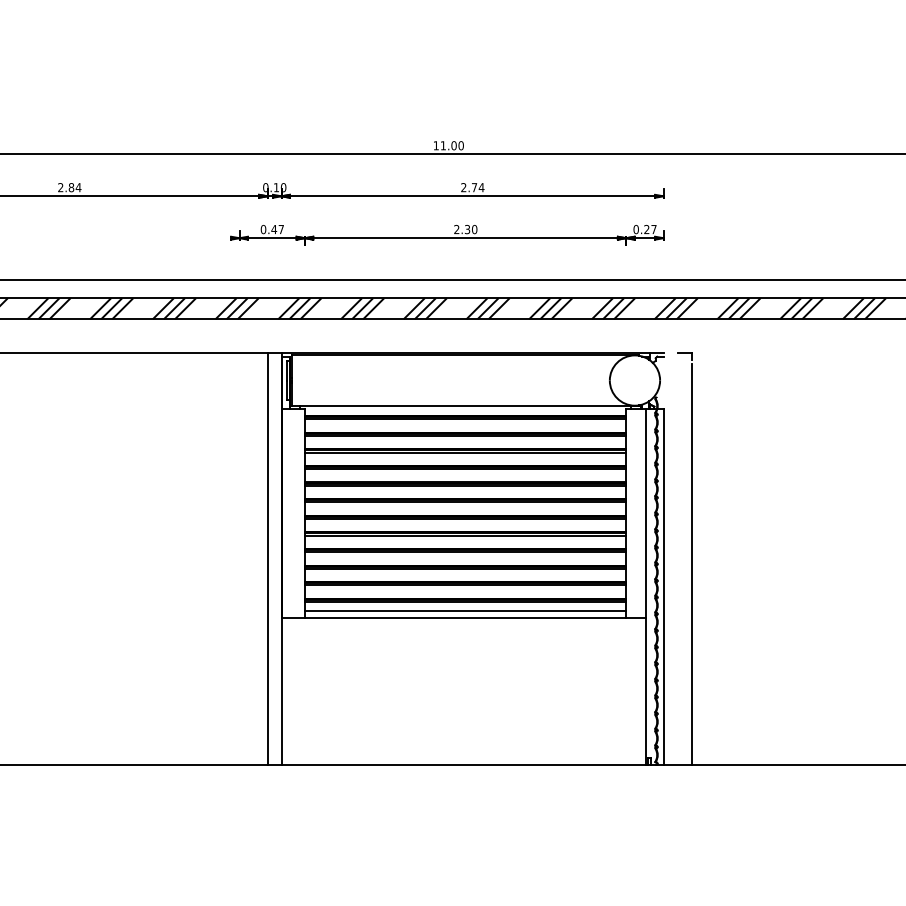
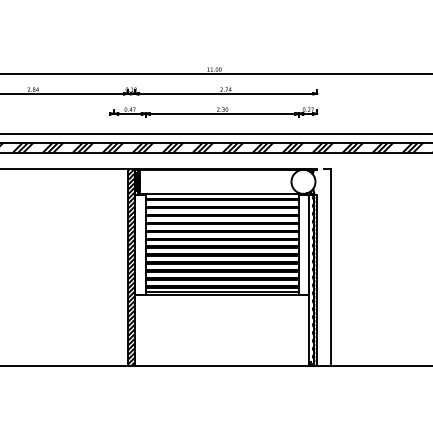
hatch: (273, 557) -> (130, 266), added

